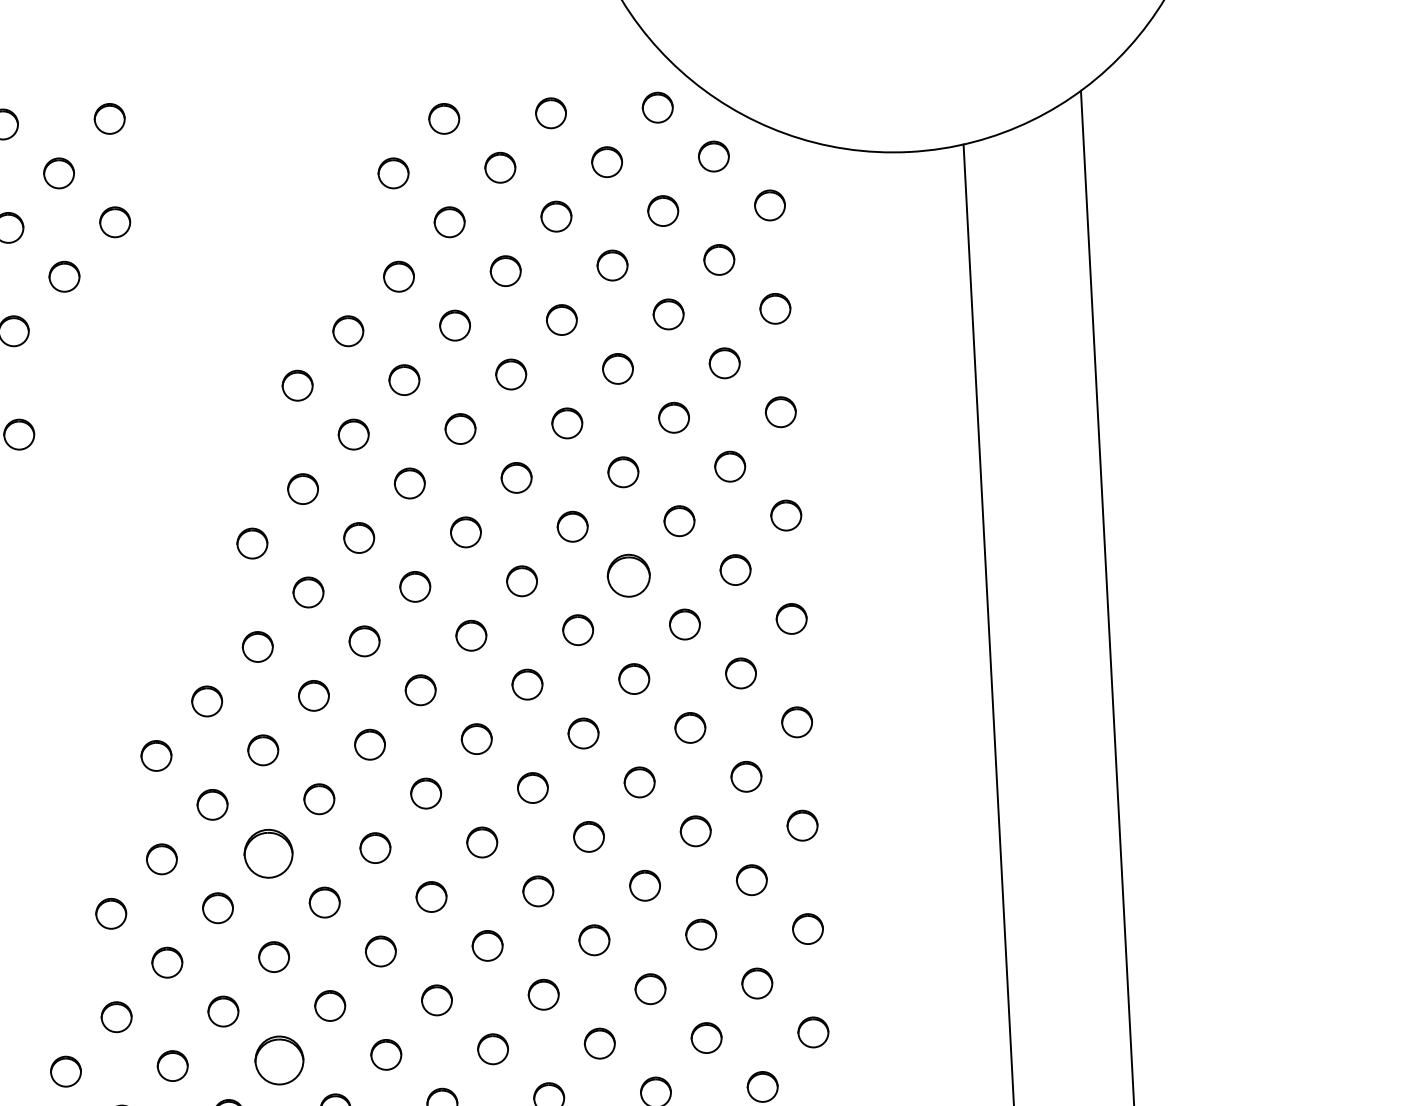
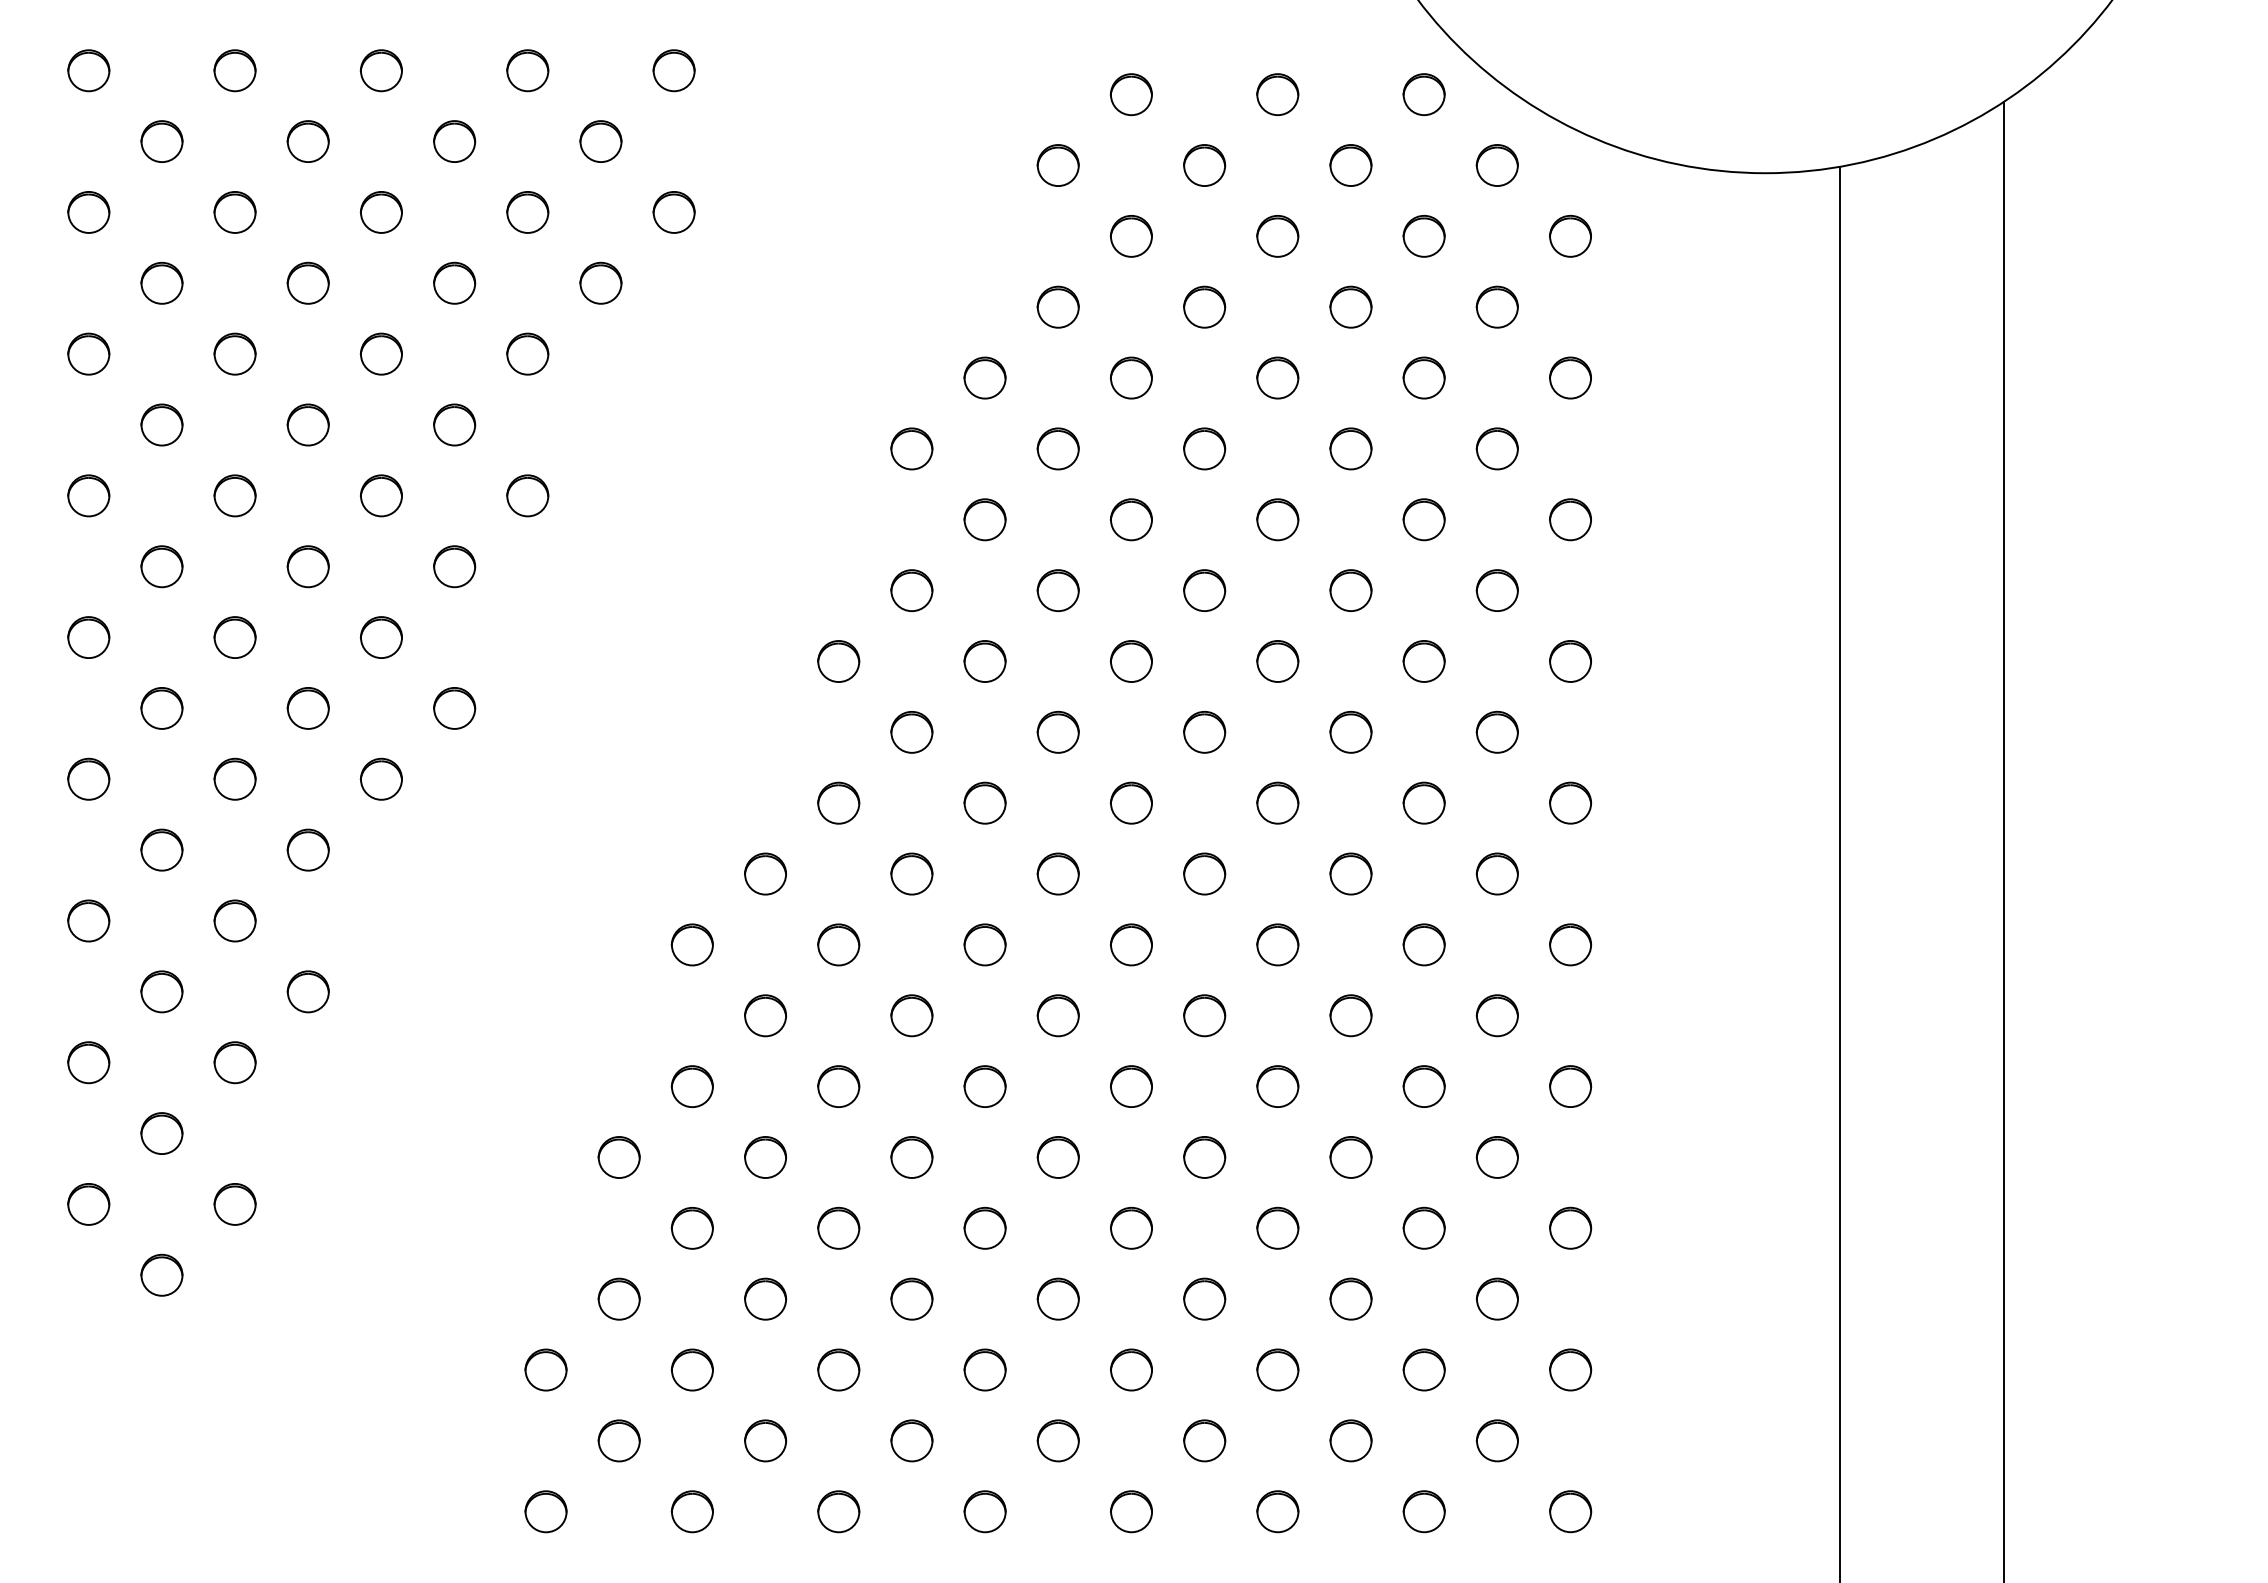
part: (628, 575) -> (1350, 731), size x0.71
part: (268, 853) -> (838, 1086), size x0.62
part: (279, 1060) -> (838, 1369), size x0.62

